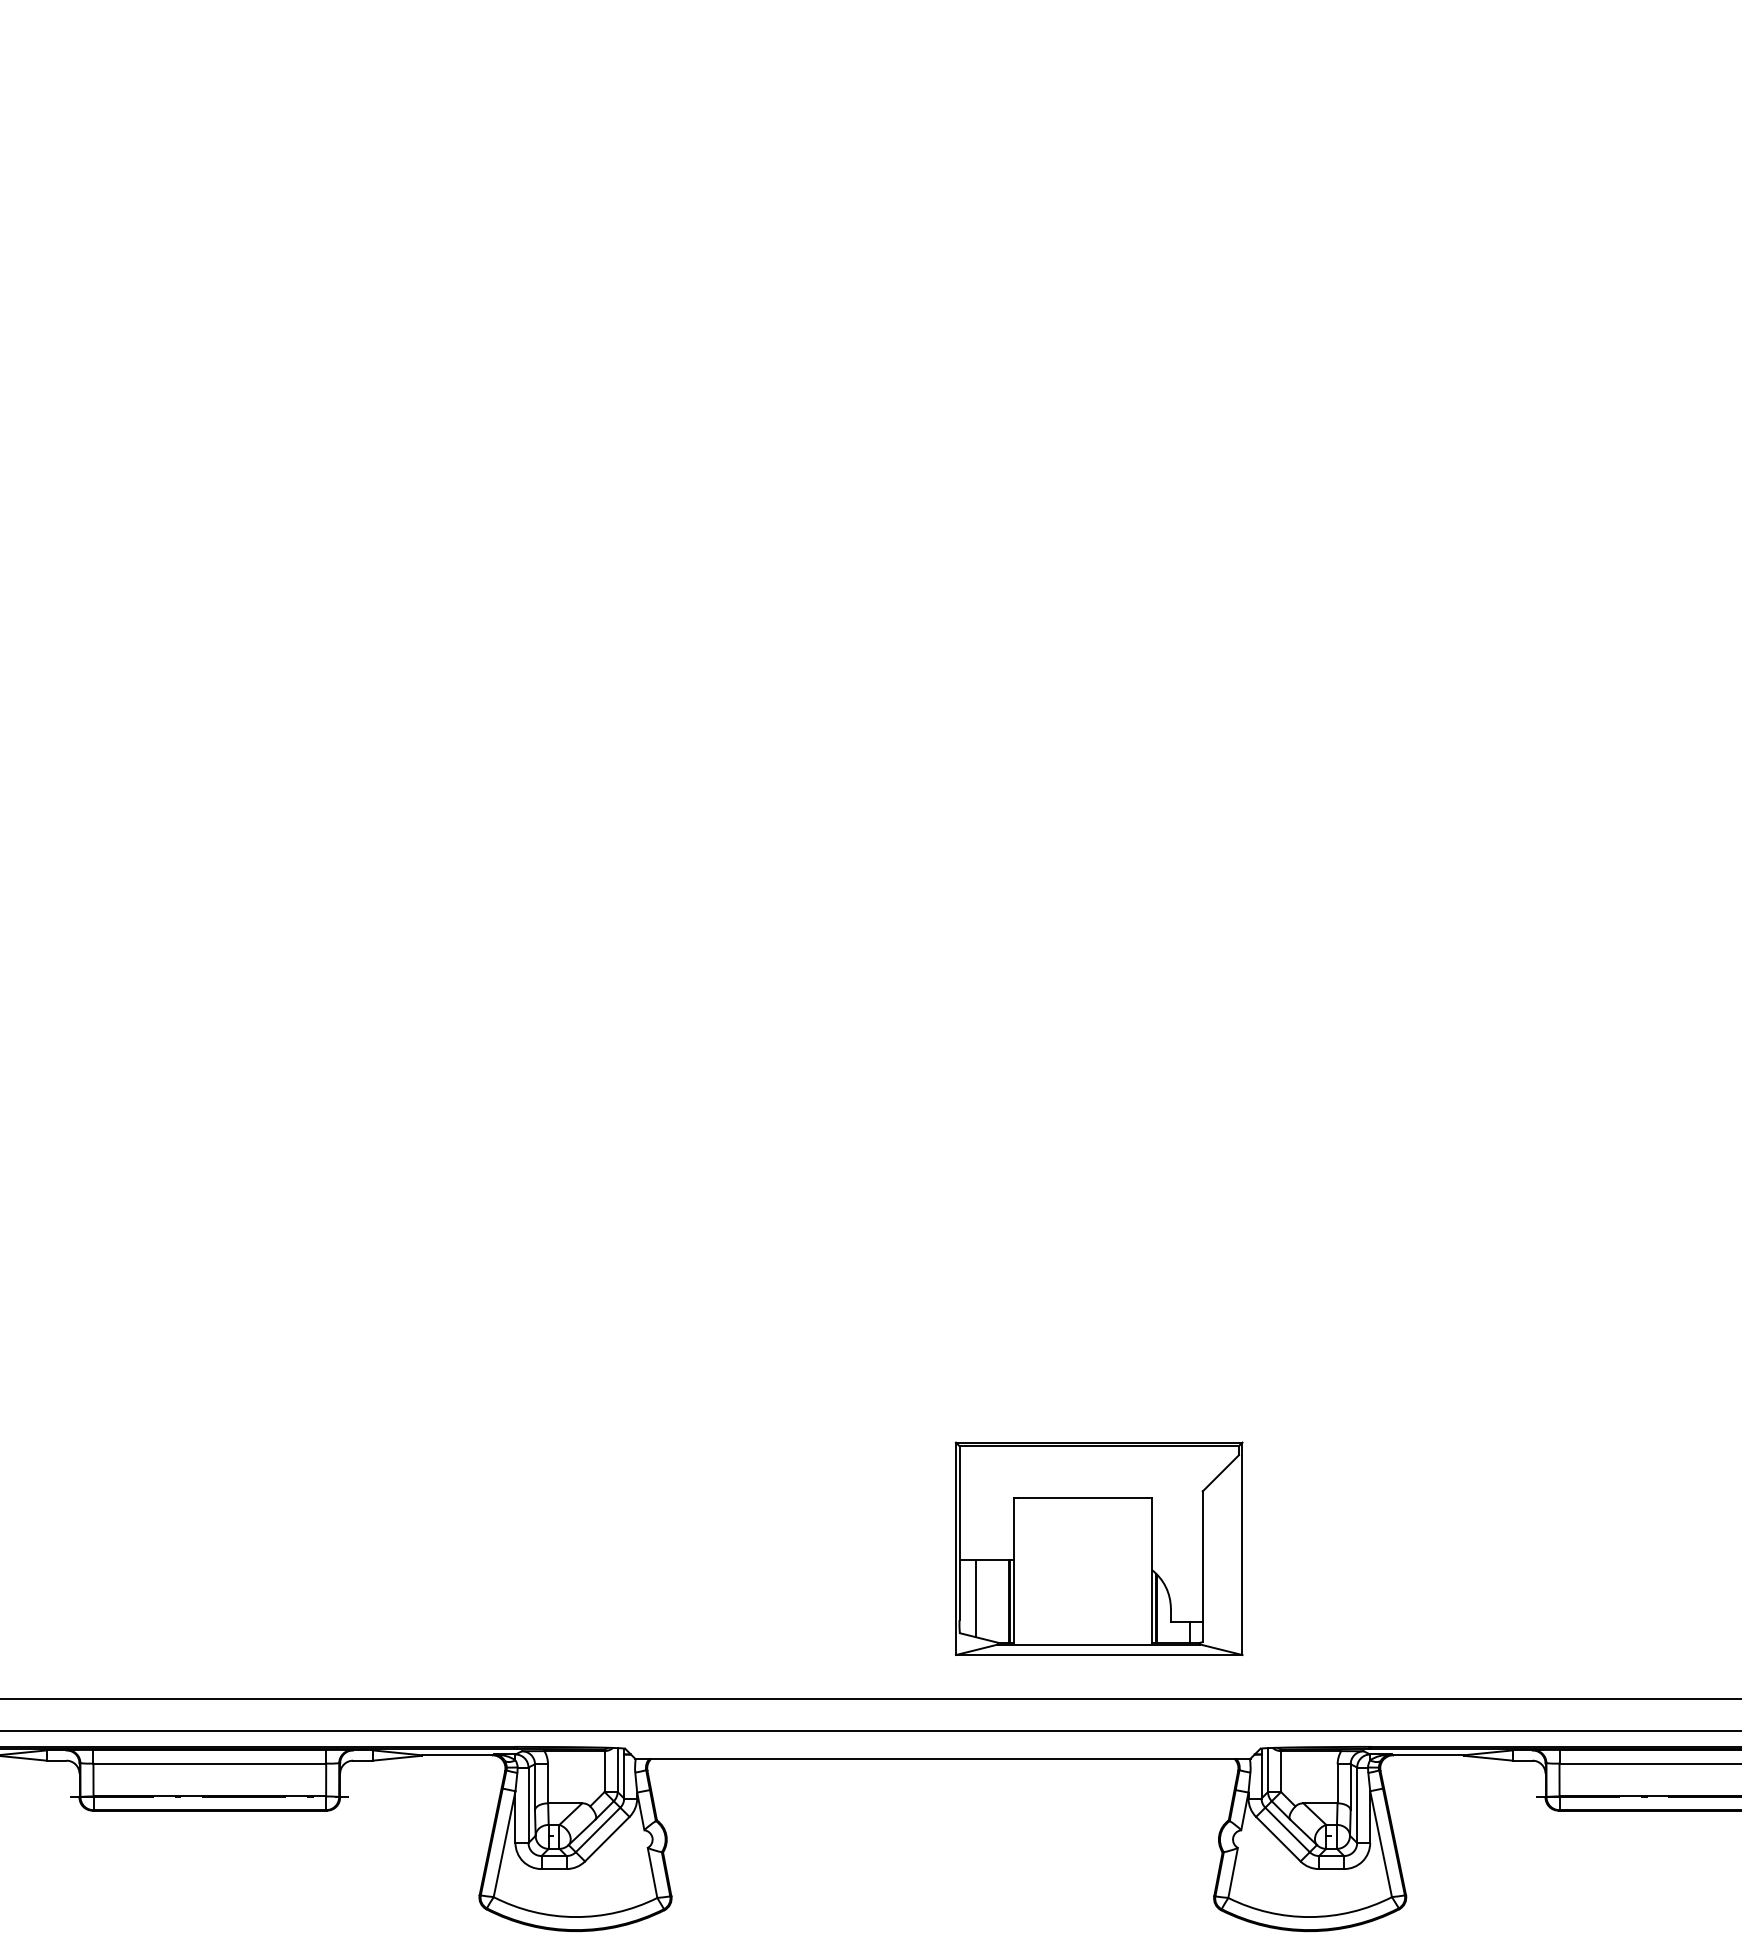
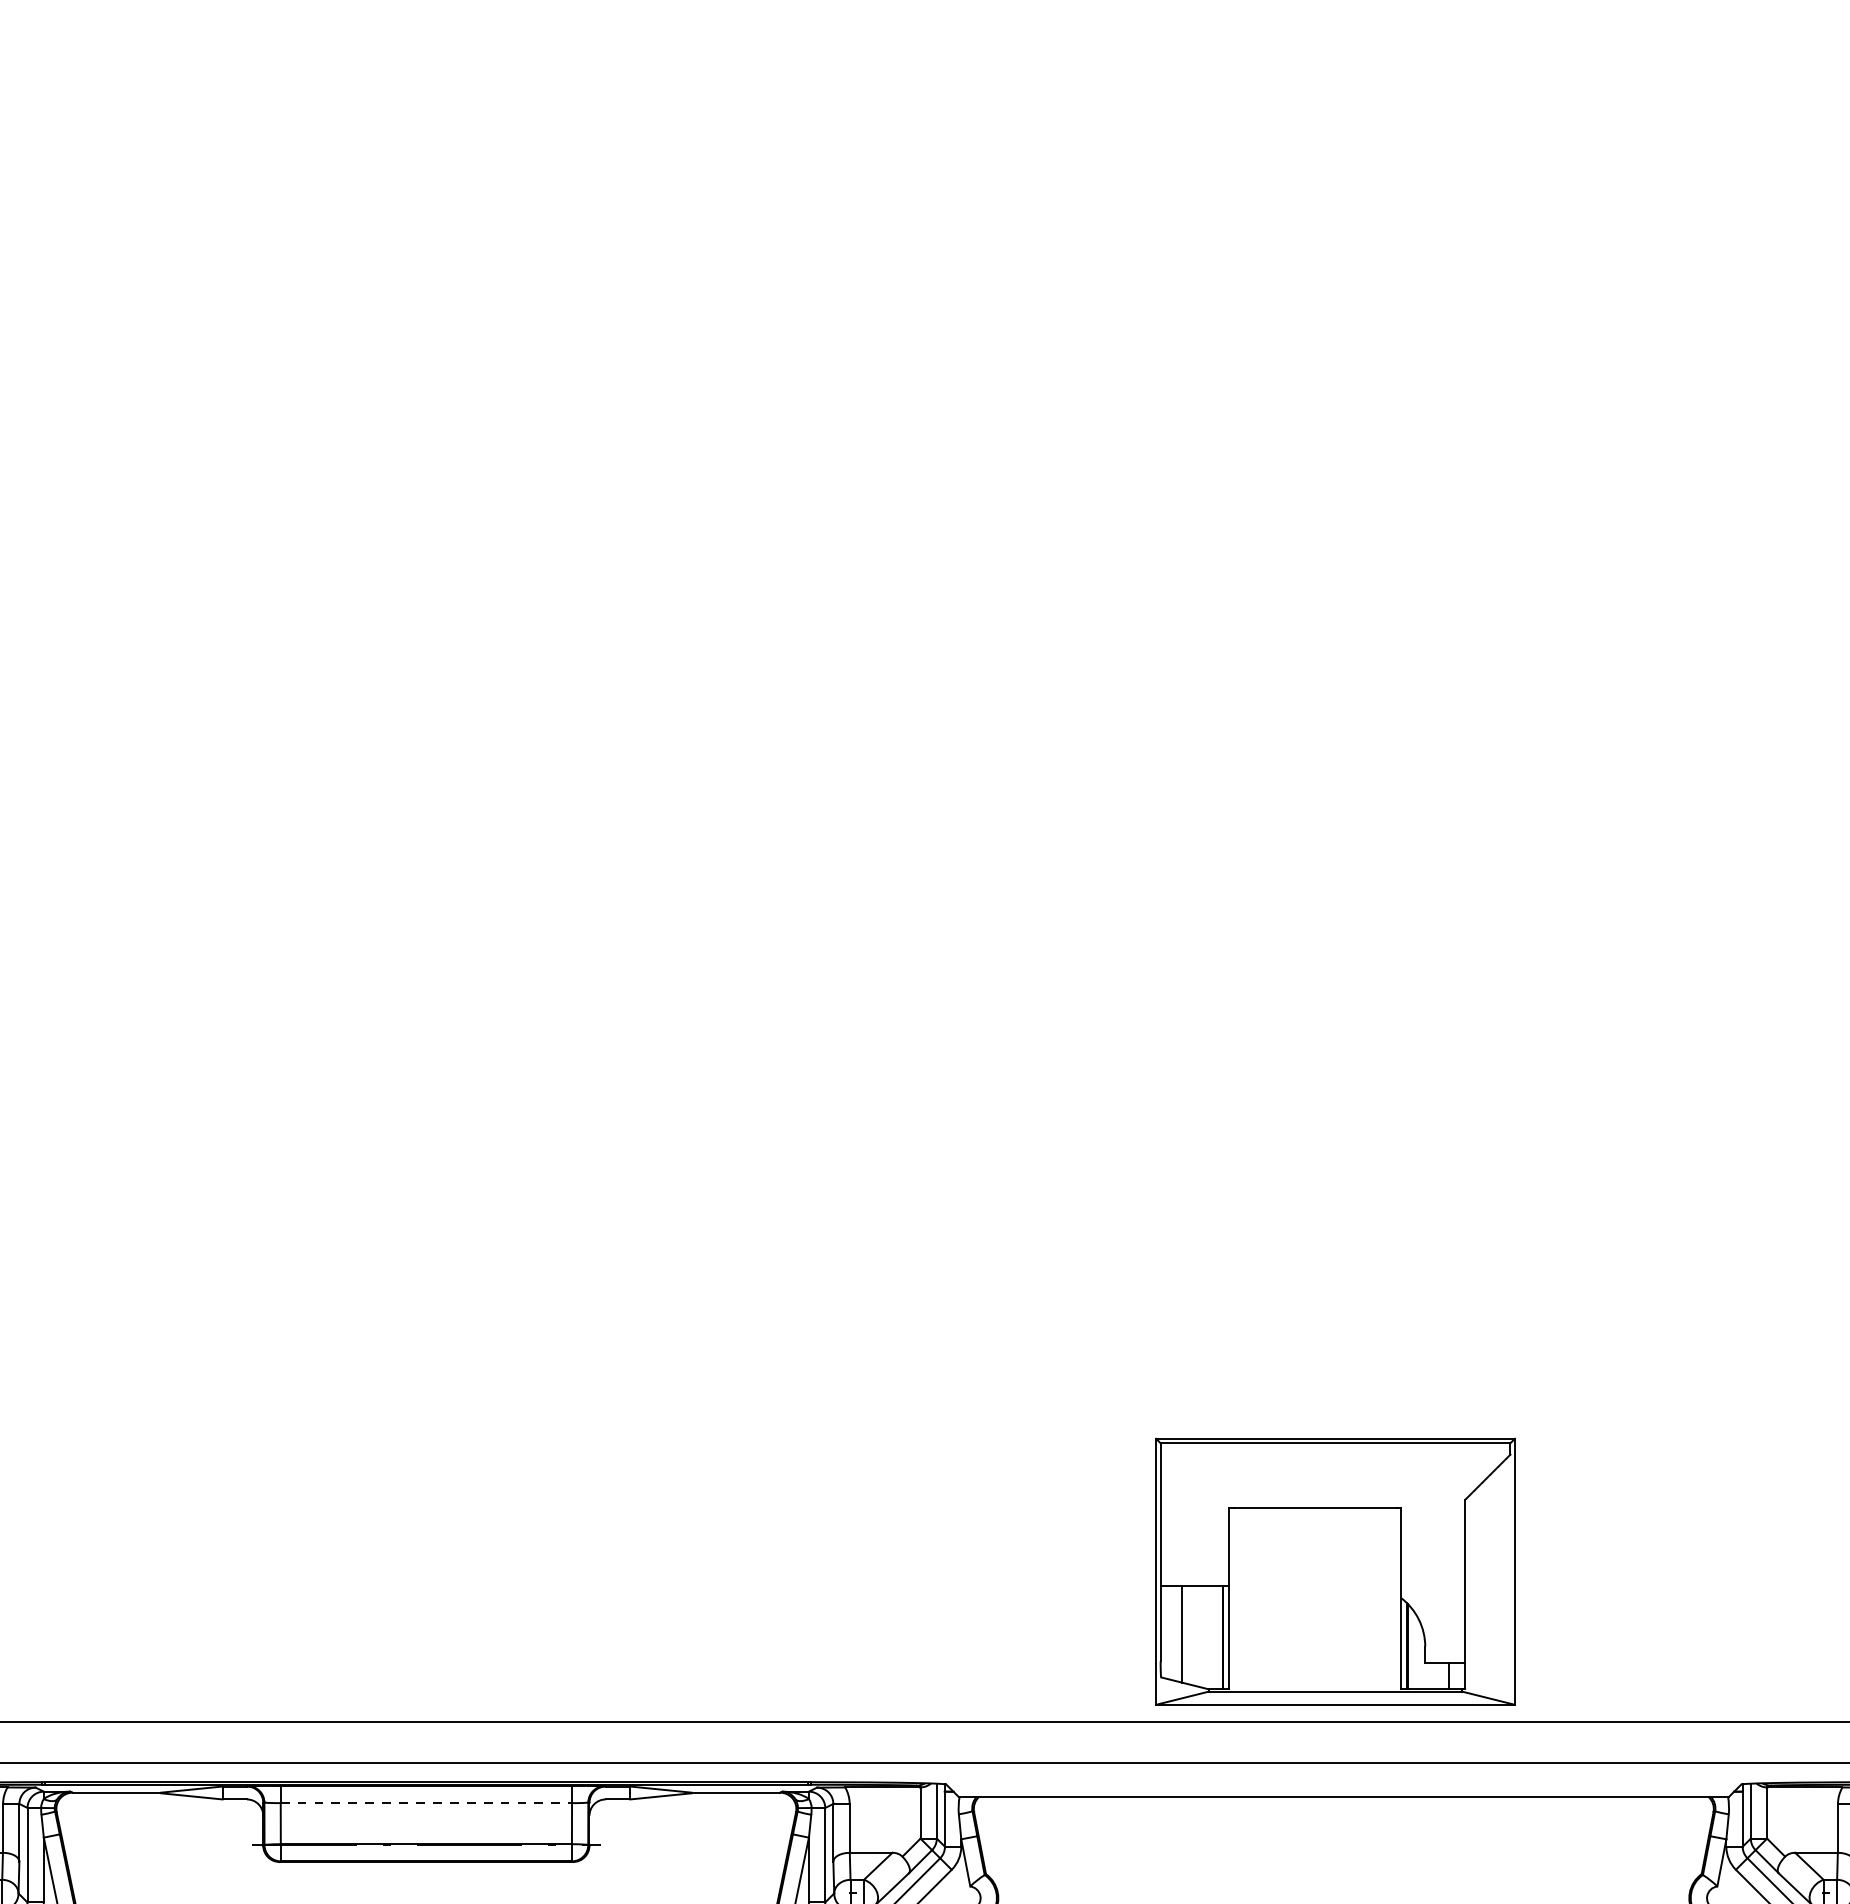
part: (1098, 1548) -> (1334, 1571), moved
line: (210, 1763) -> (427, 1802), solid -> dashed

